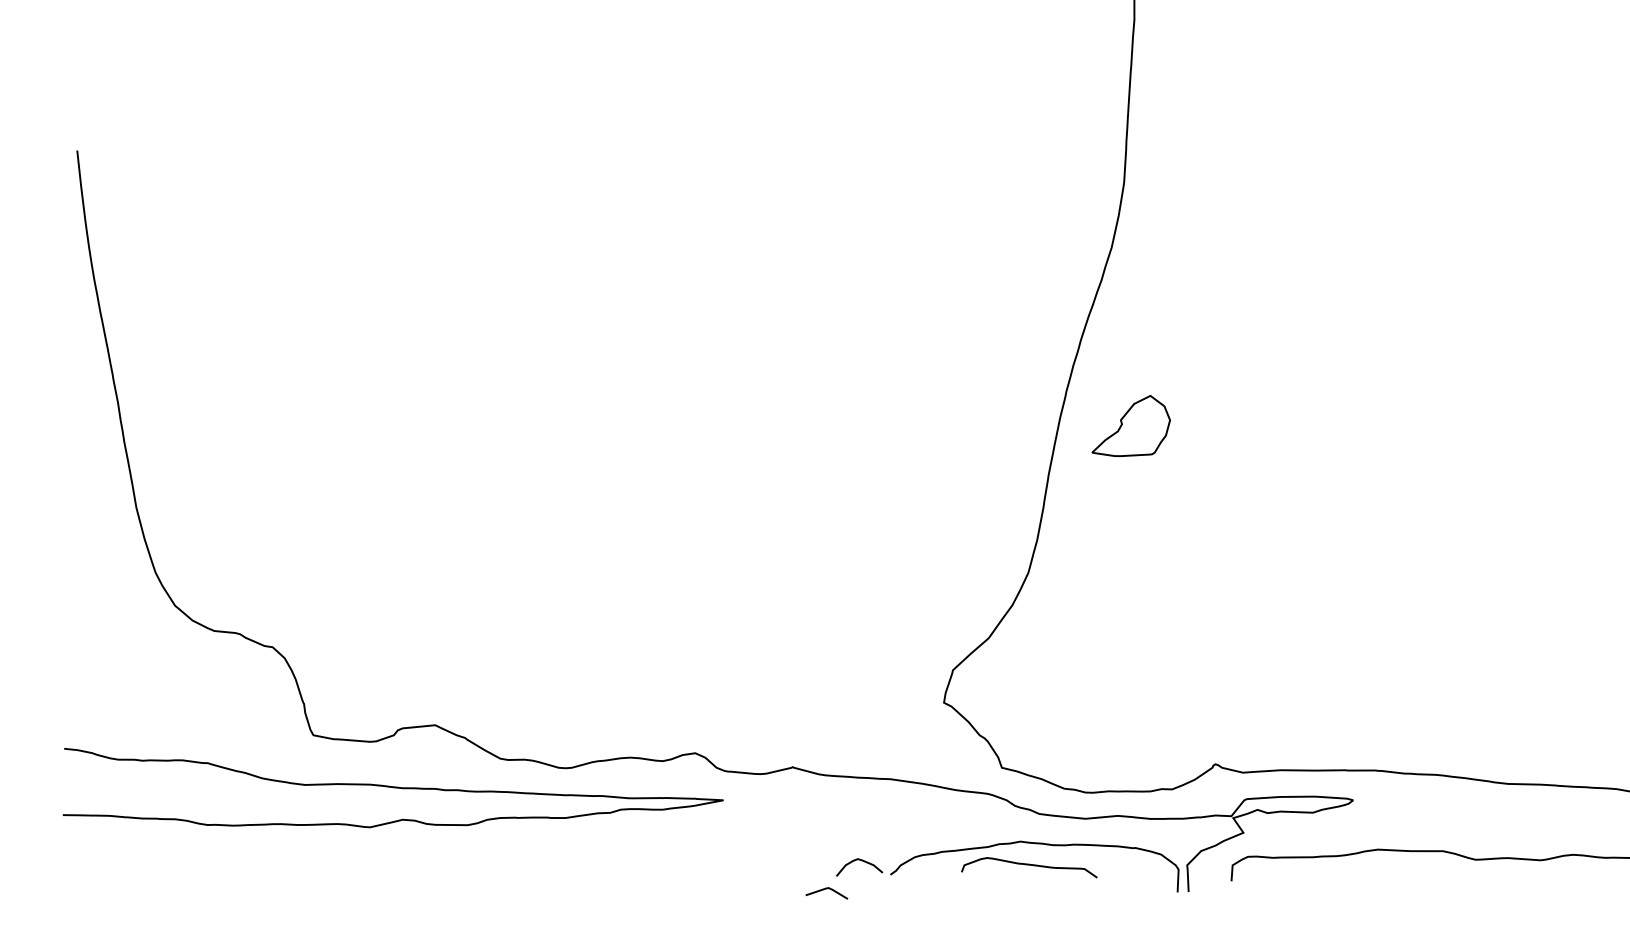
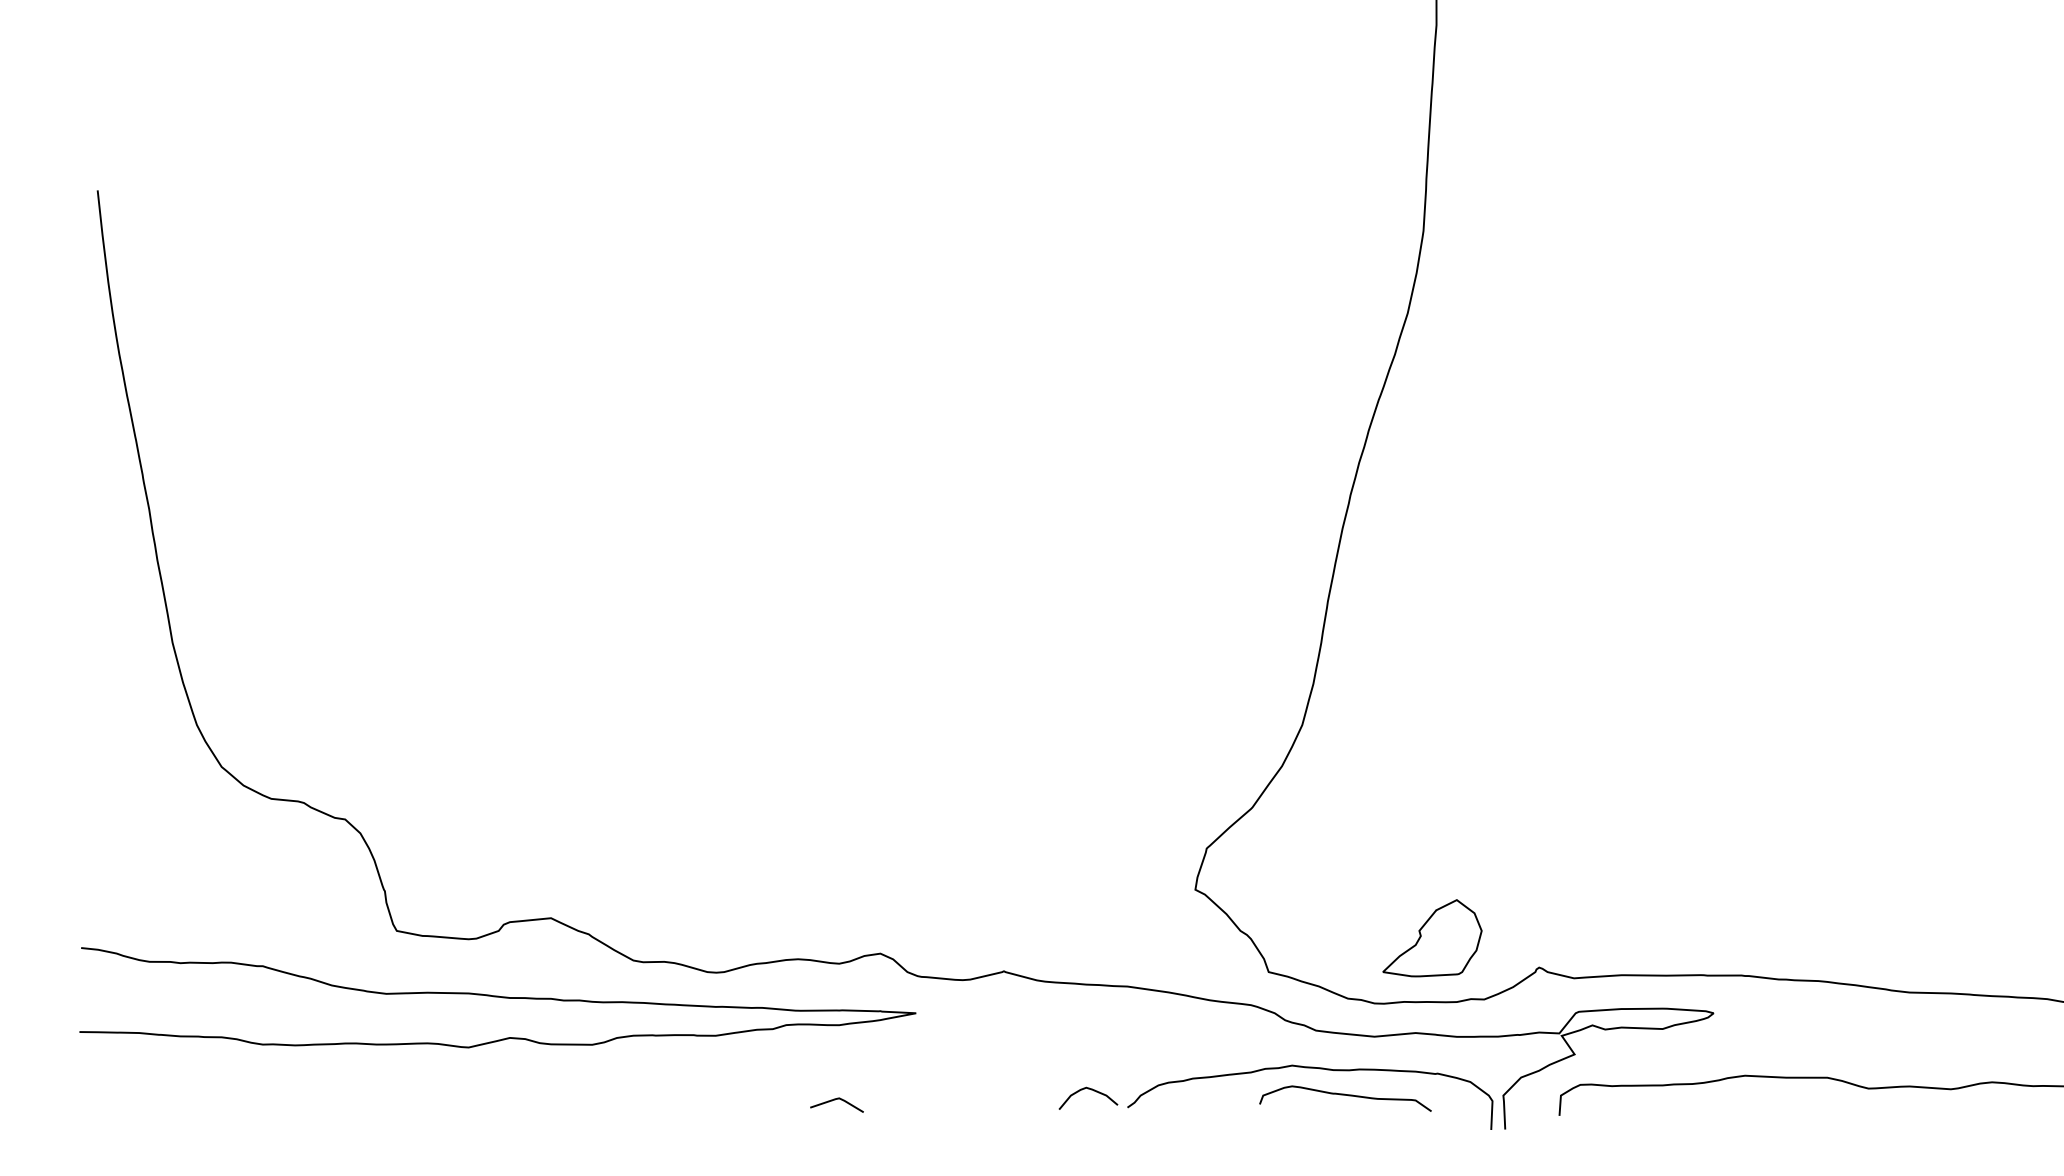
part: (1131, 426) -> (1432, 938), moved
curve: (1029, 865) -> (1345, 1095), moved
line: (825, 889) -> (835, 1100), moved

